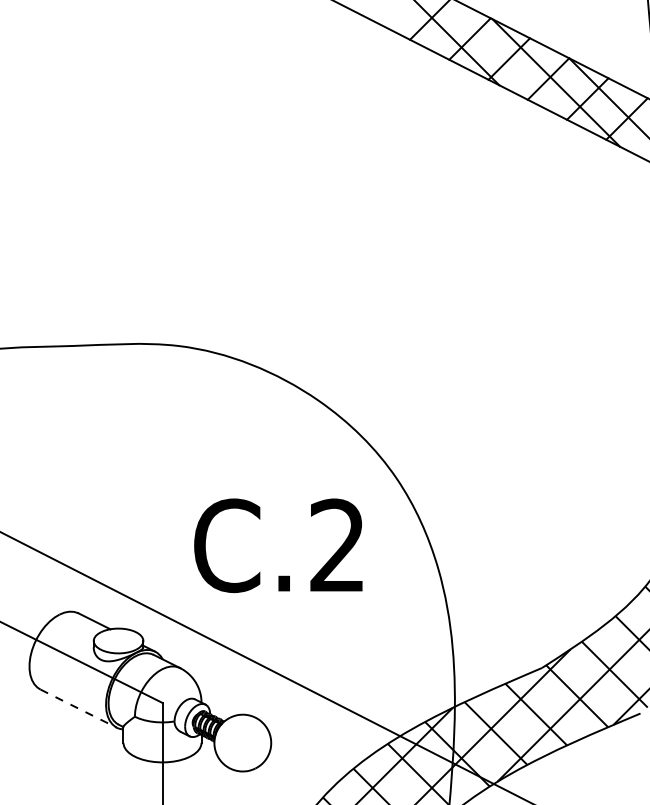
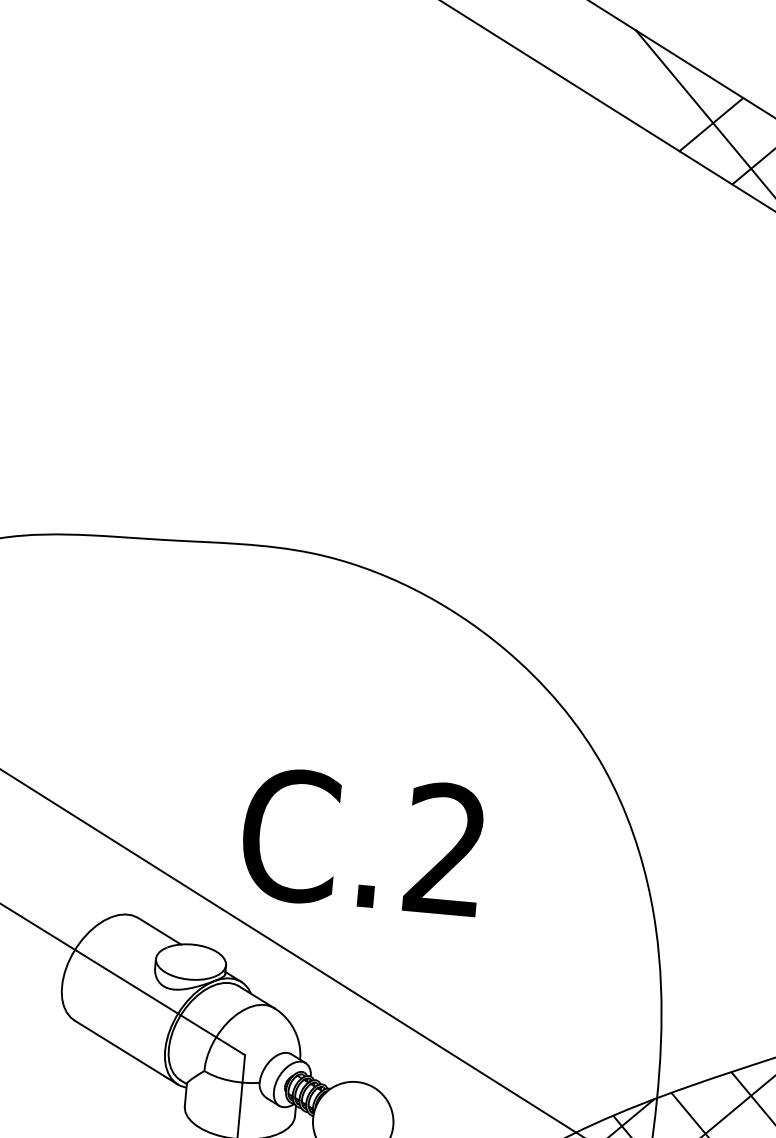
text: (278, 545) -> (362, 841), moved
line: (78, 708) -> (125, 1052), dashed -> solid

